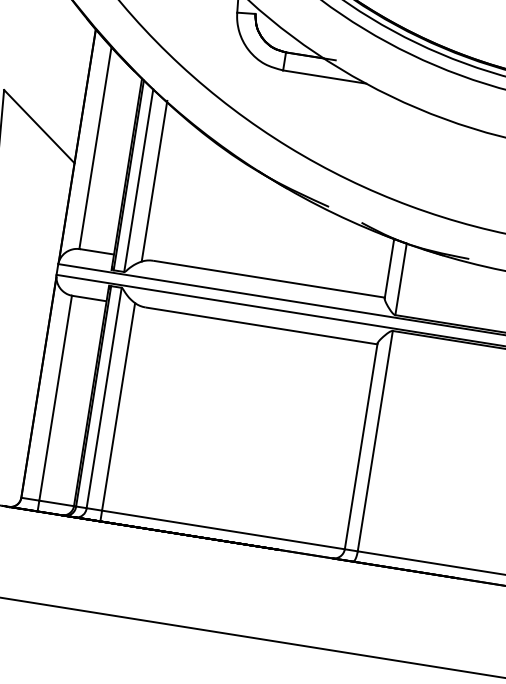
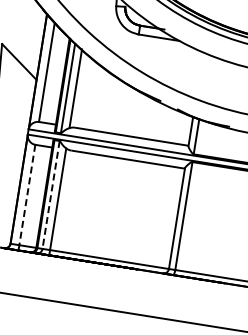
line: (104, 397) -> (51, 194), solid -> dashed
line: (55, 399) -> (27, 195), solid -> dashed

